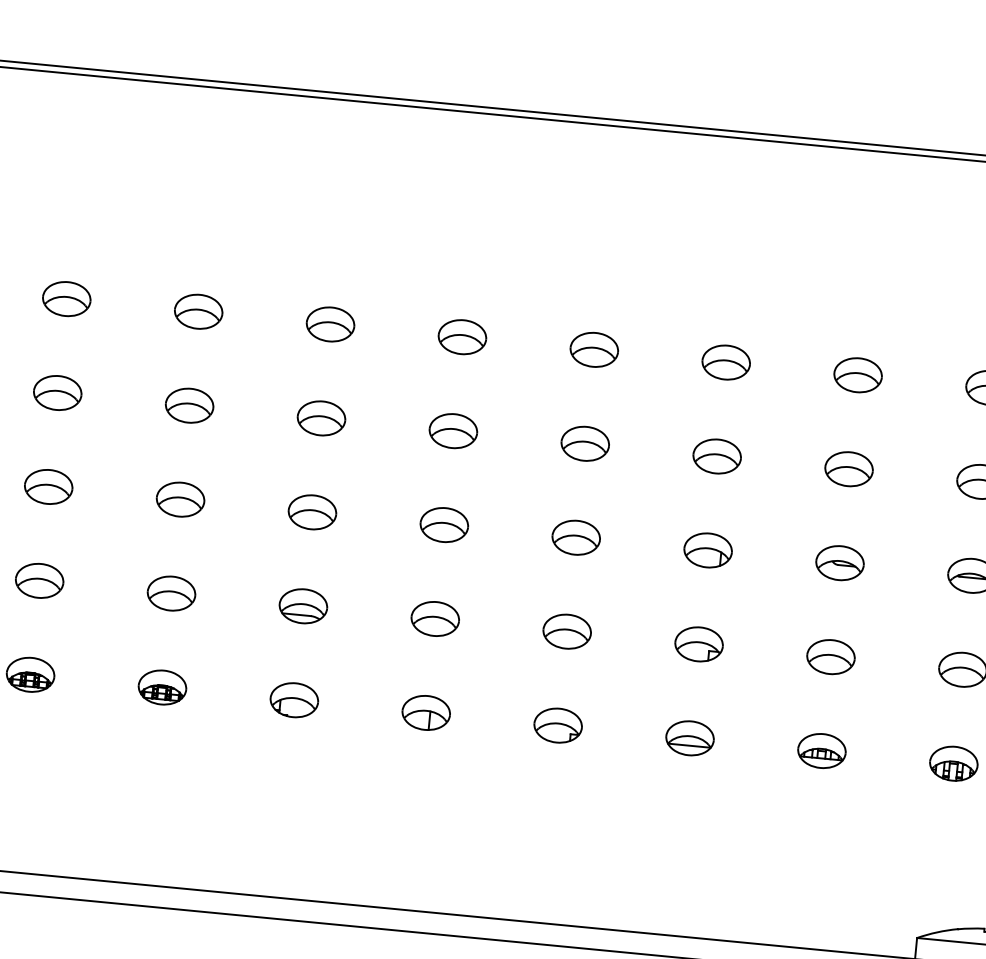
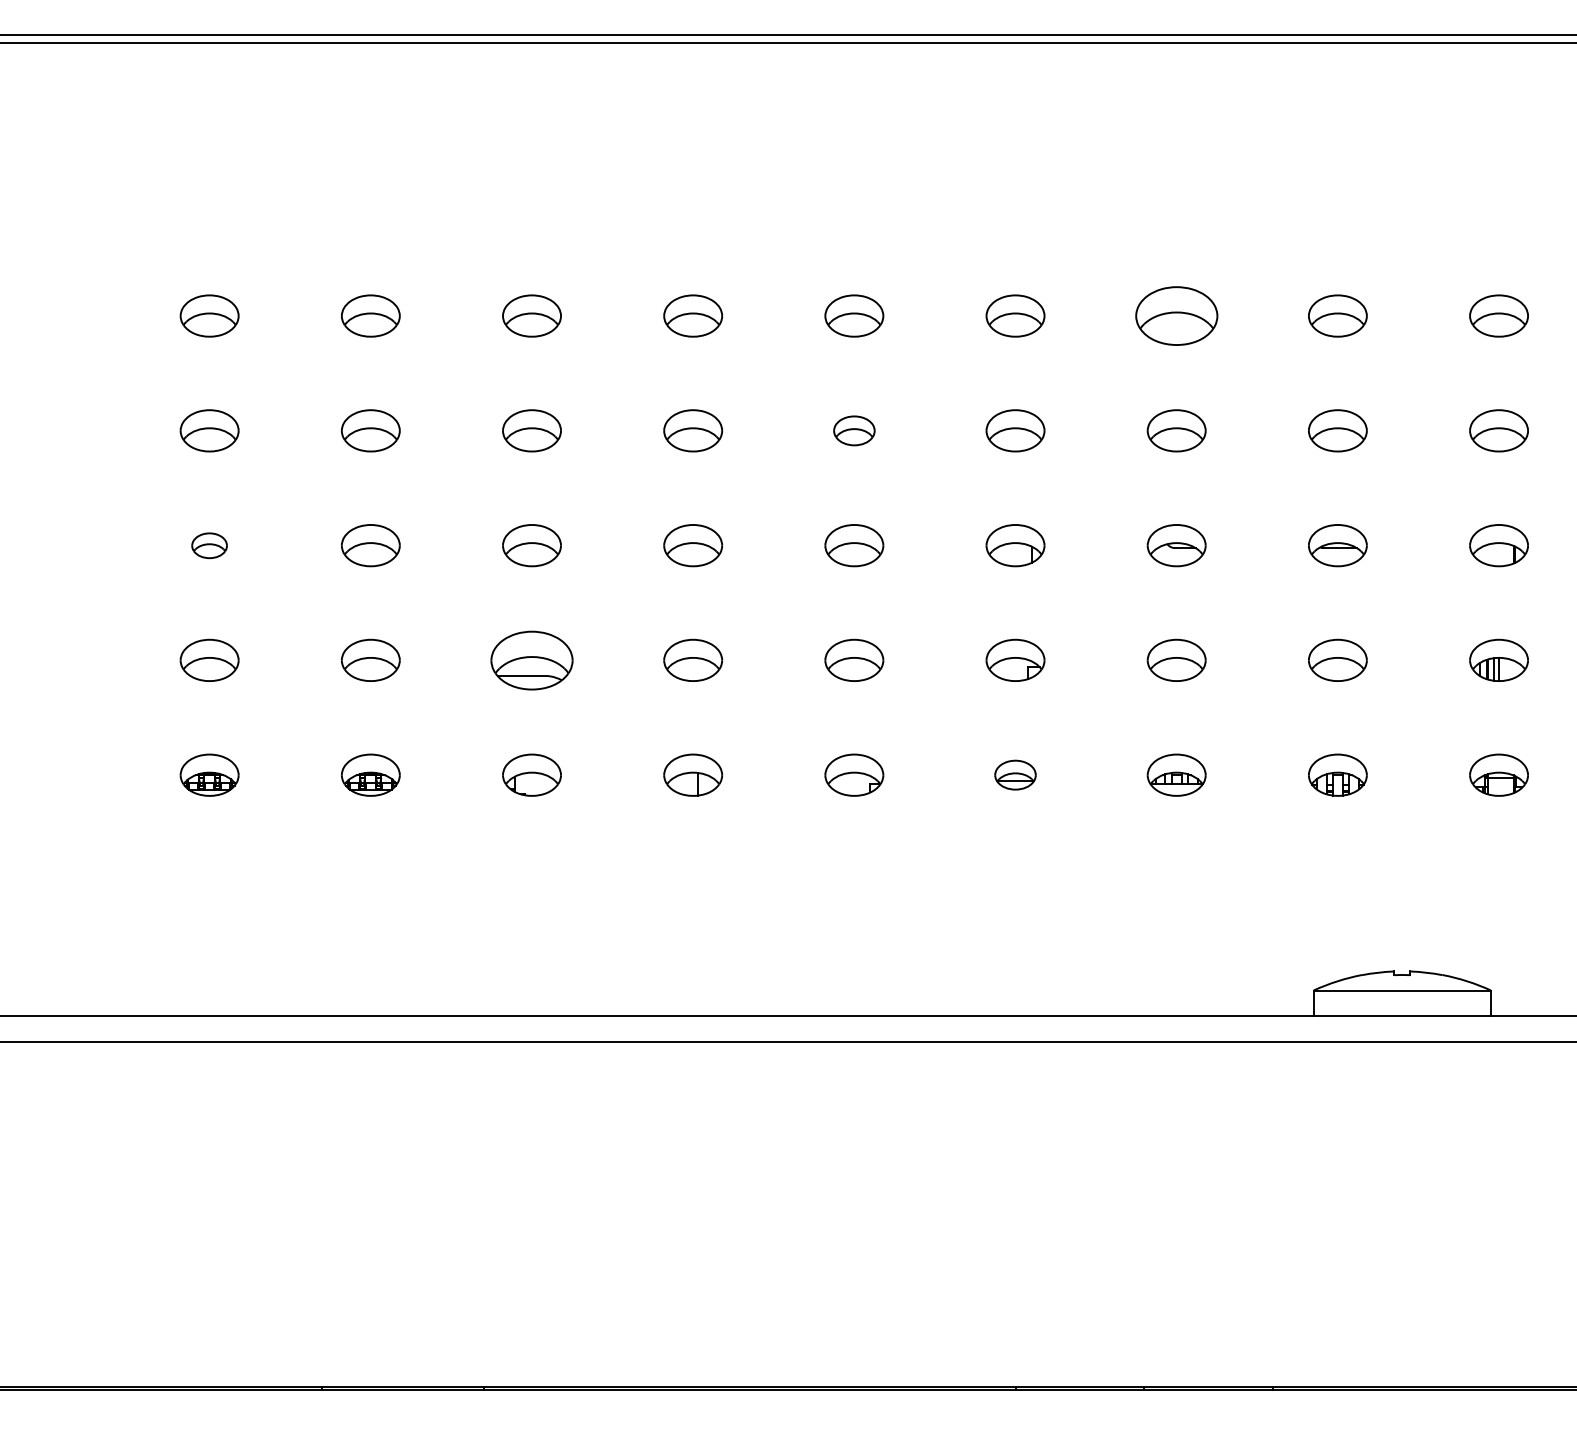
part: (858, 374) -> (1176, 315), size x1.4
part: (585, 443) -> (854, 430), size x0.7
part: (48, 486) -> (209, 545), size x0.6
part: (303, 605) -> (531, 659), size x1.4
part: (690, 737) -> (1015, 774), size x0.7

